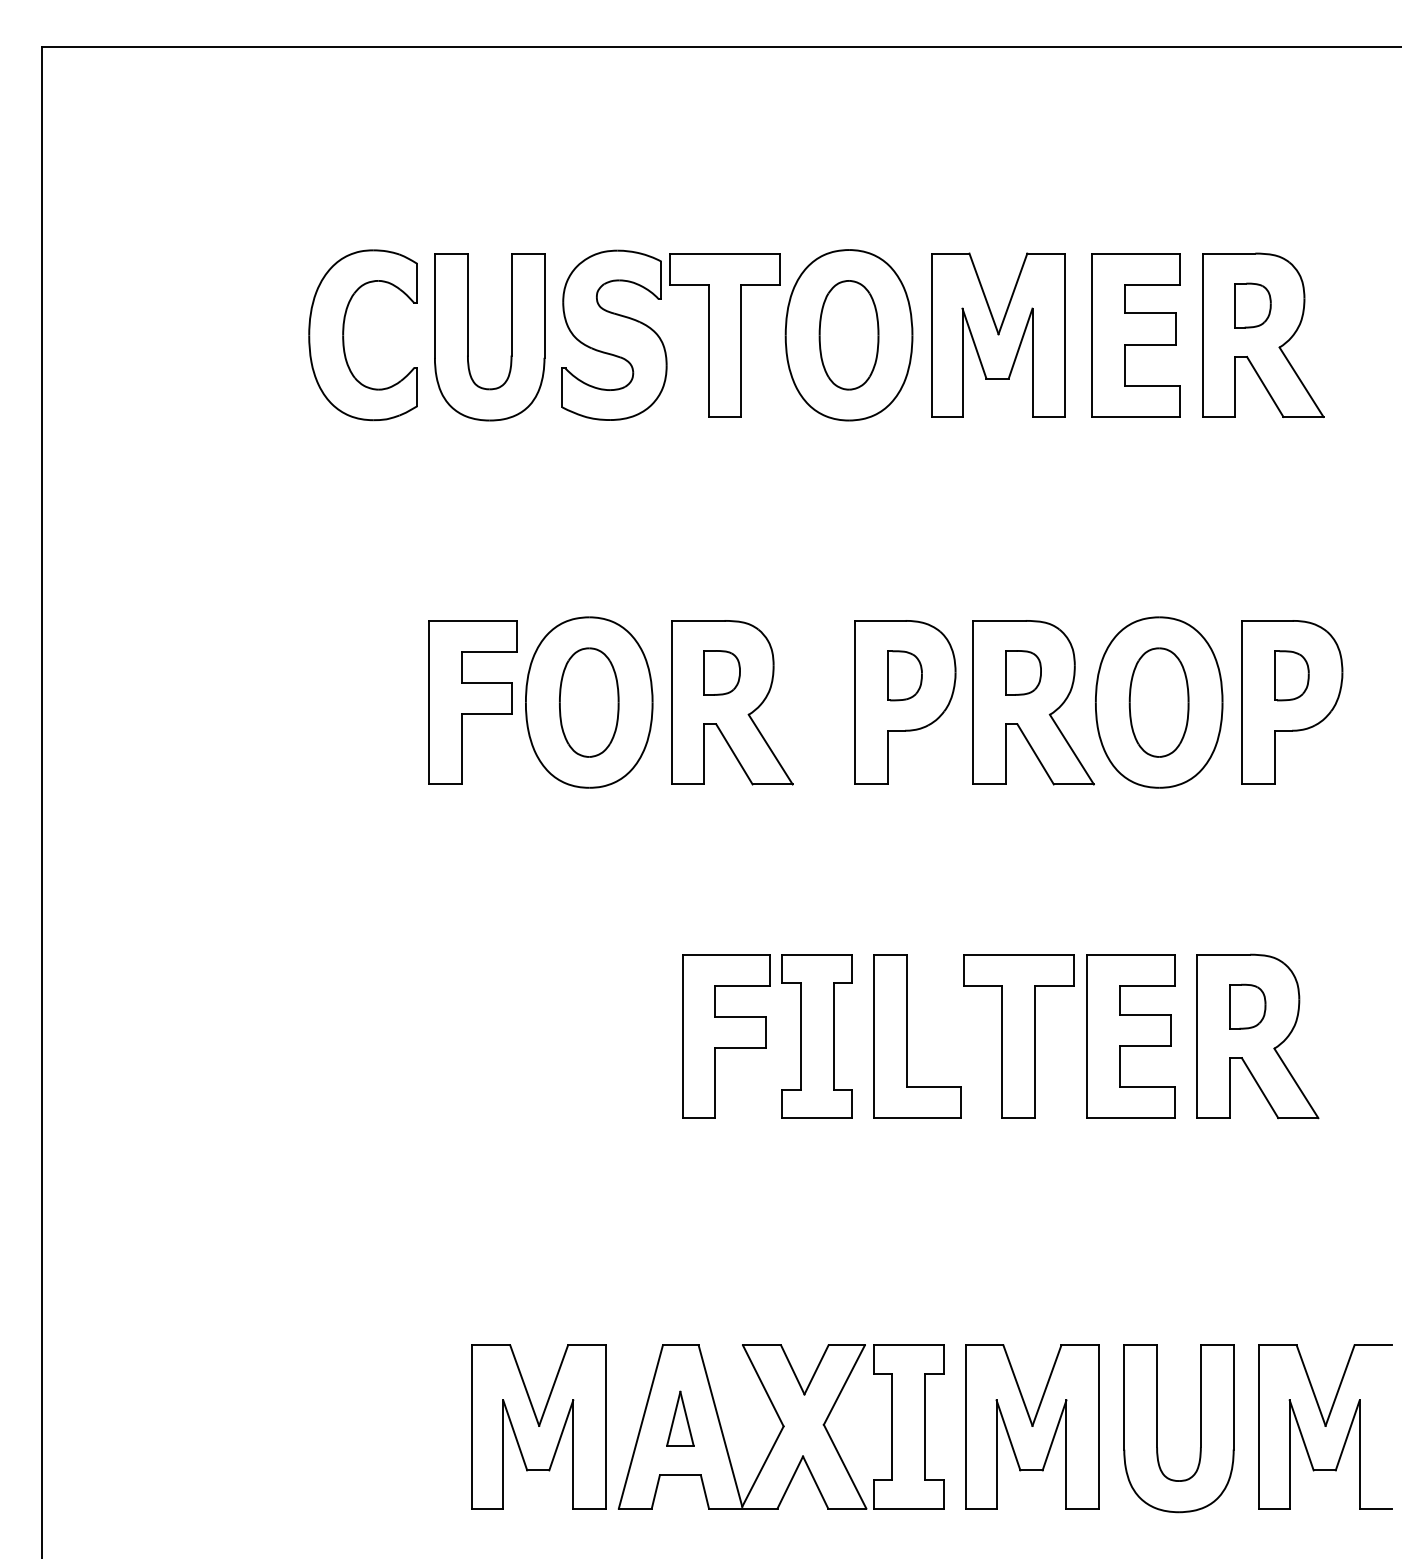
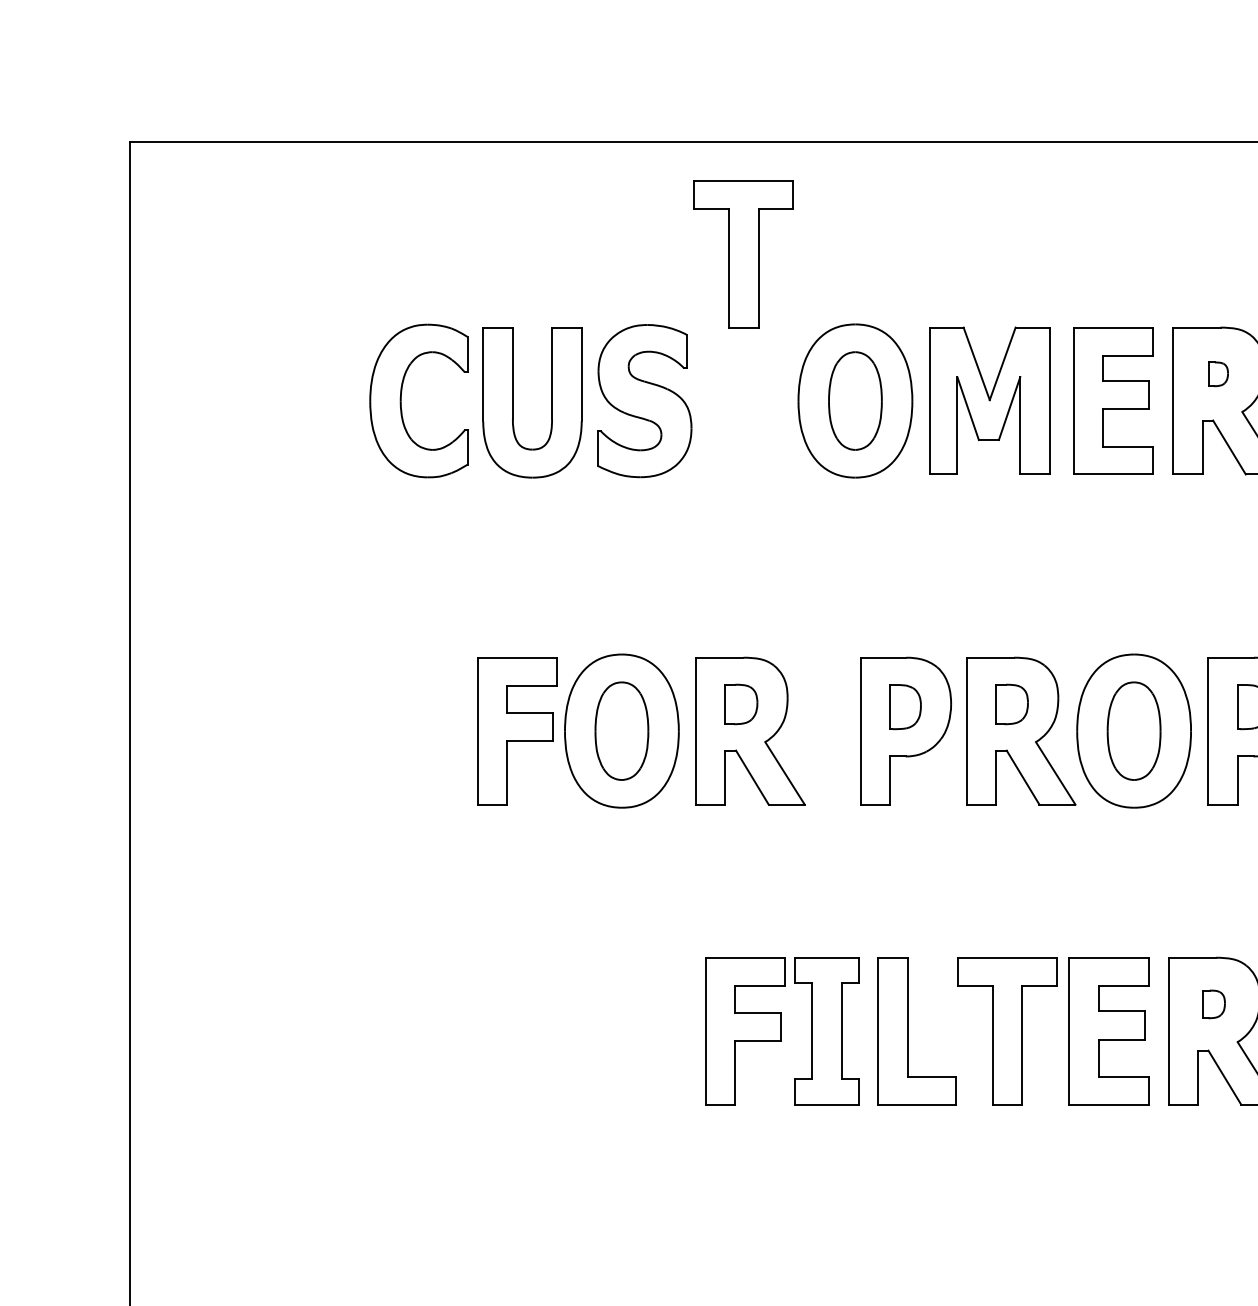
part: (1252, 305) -> (1217, 374), size x0.6
part: (724, 335) -> (743, 254), moved
part: (1247, 1006) -> (1213, 1004), size x0.7

